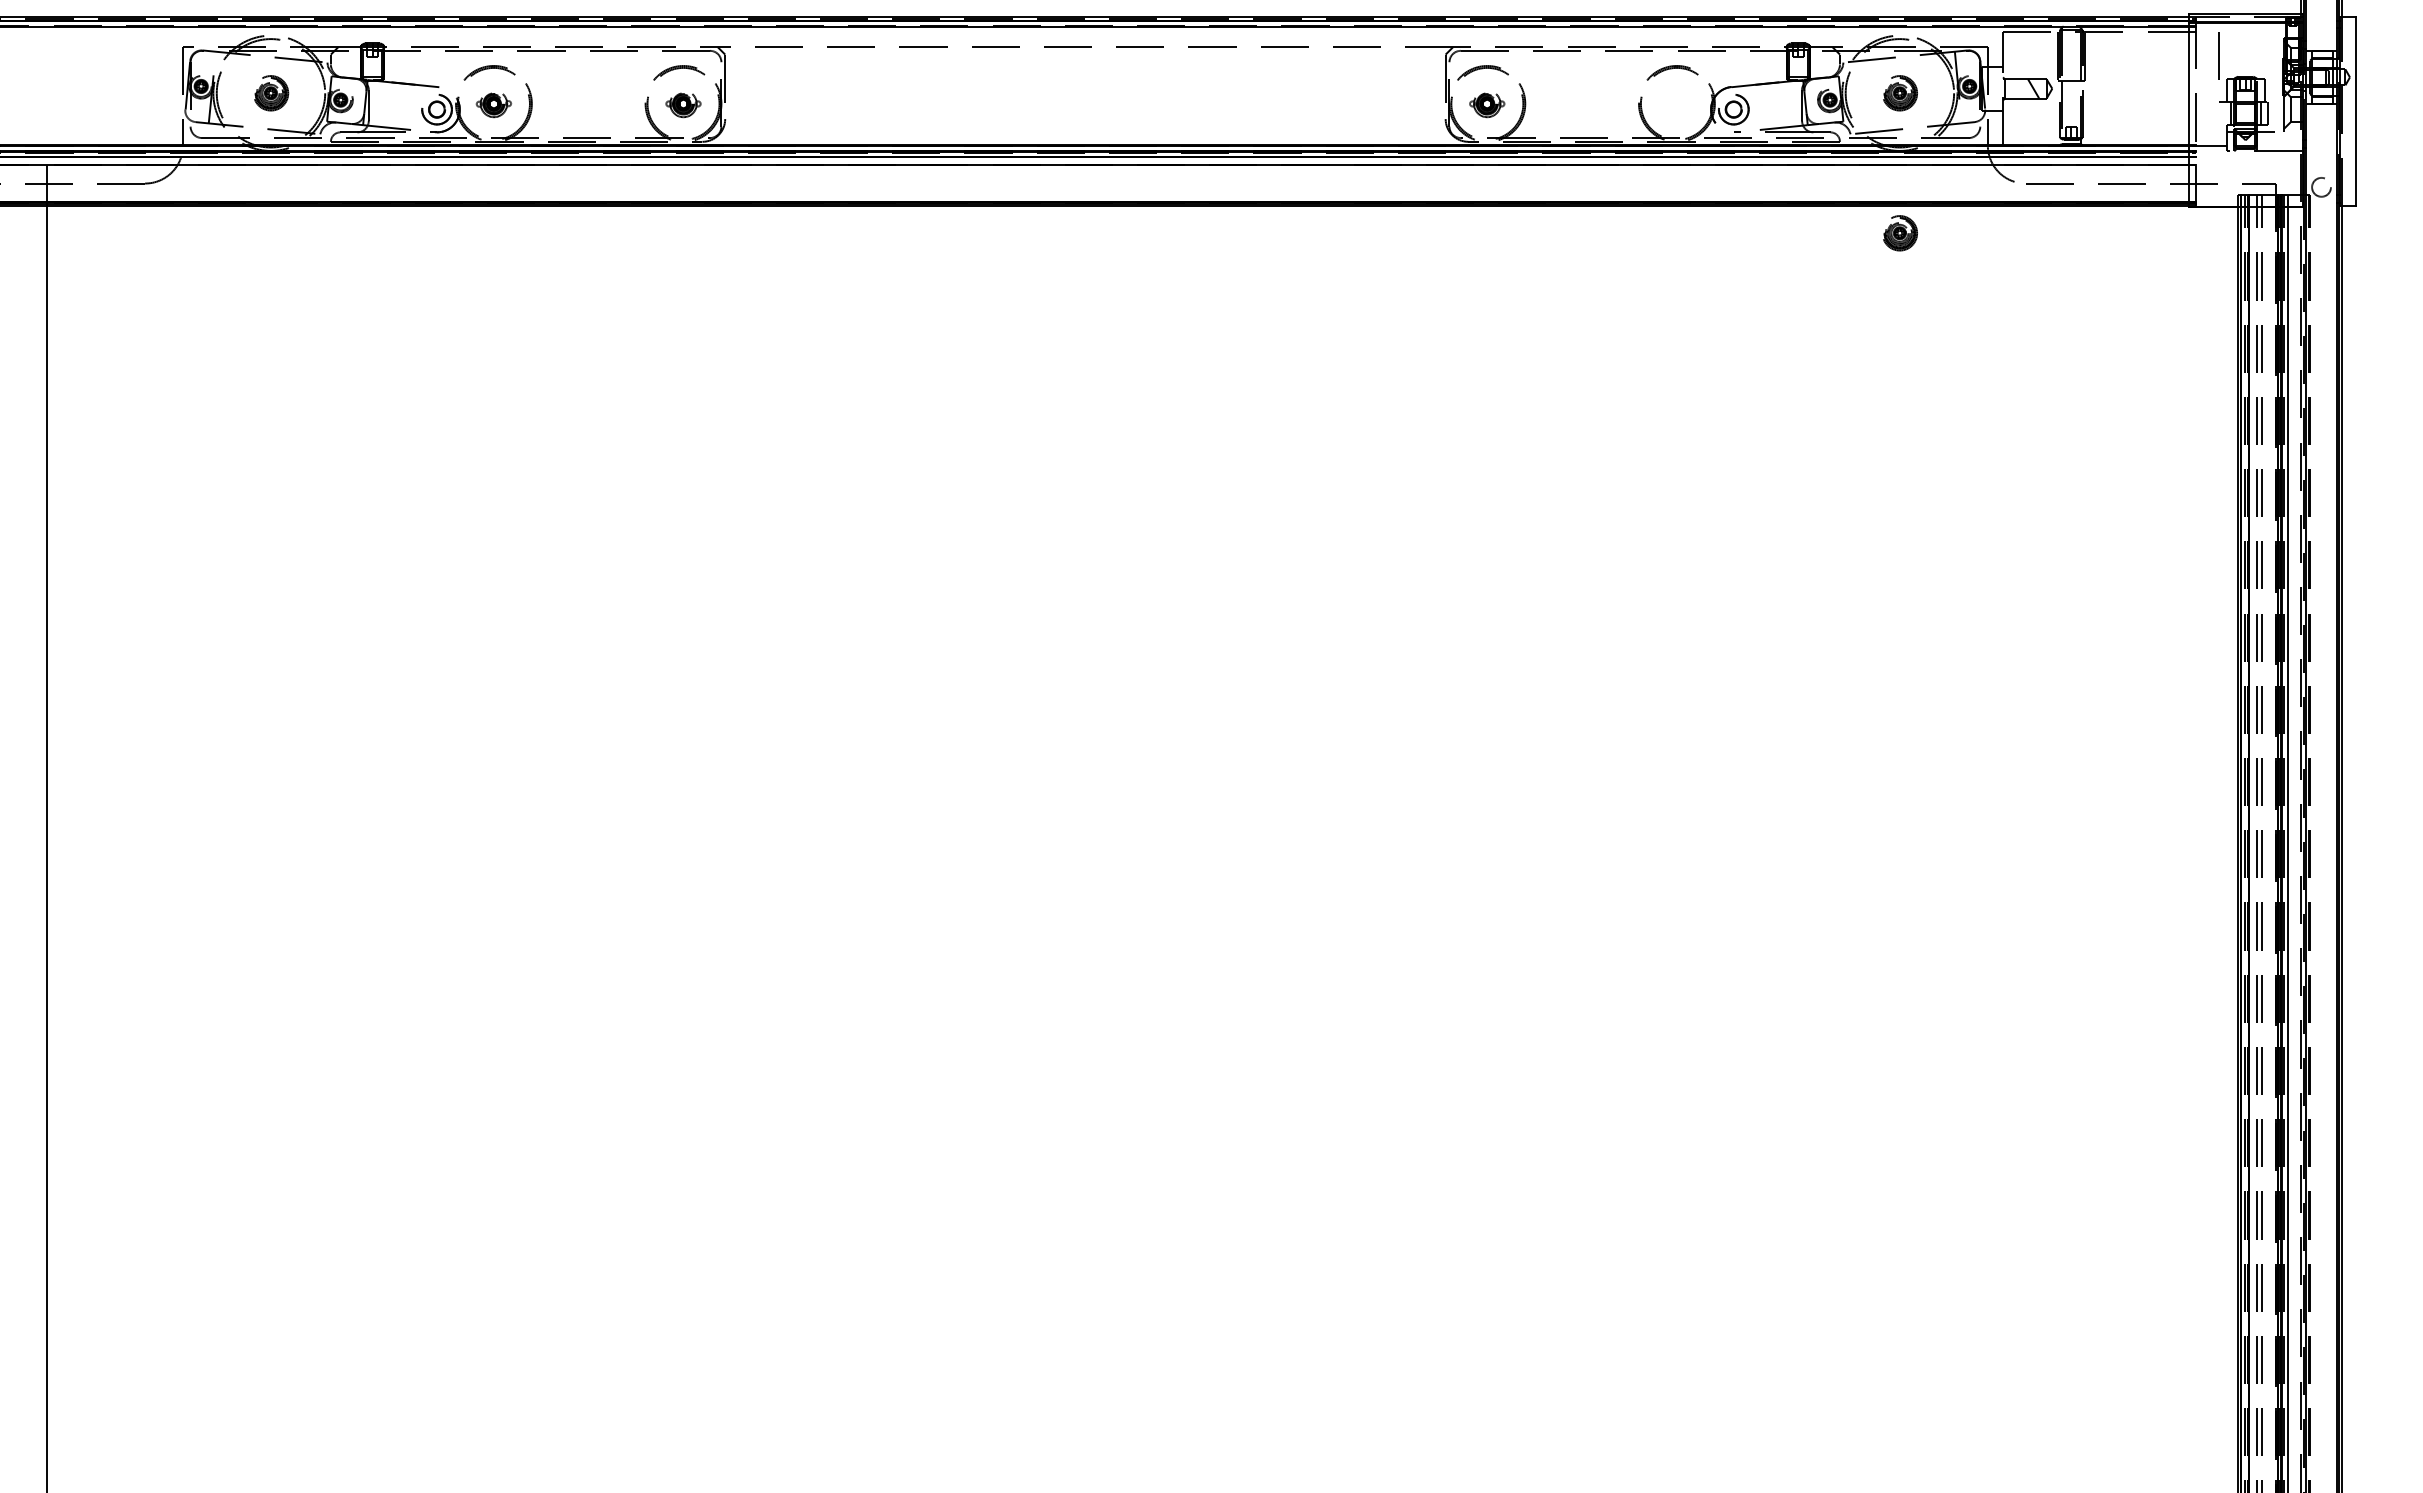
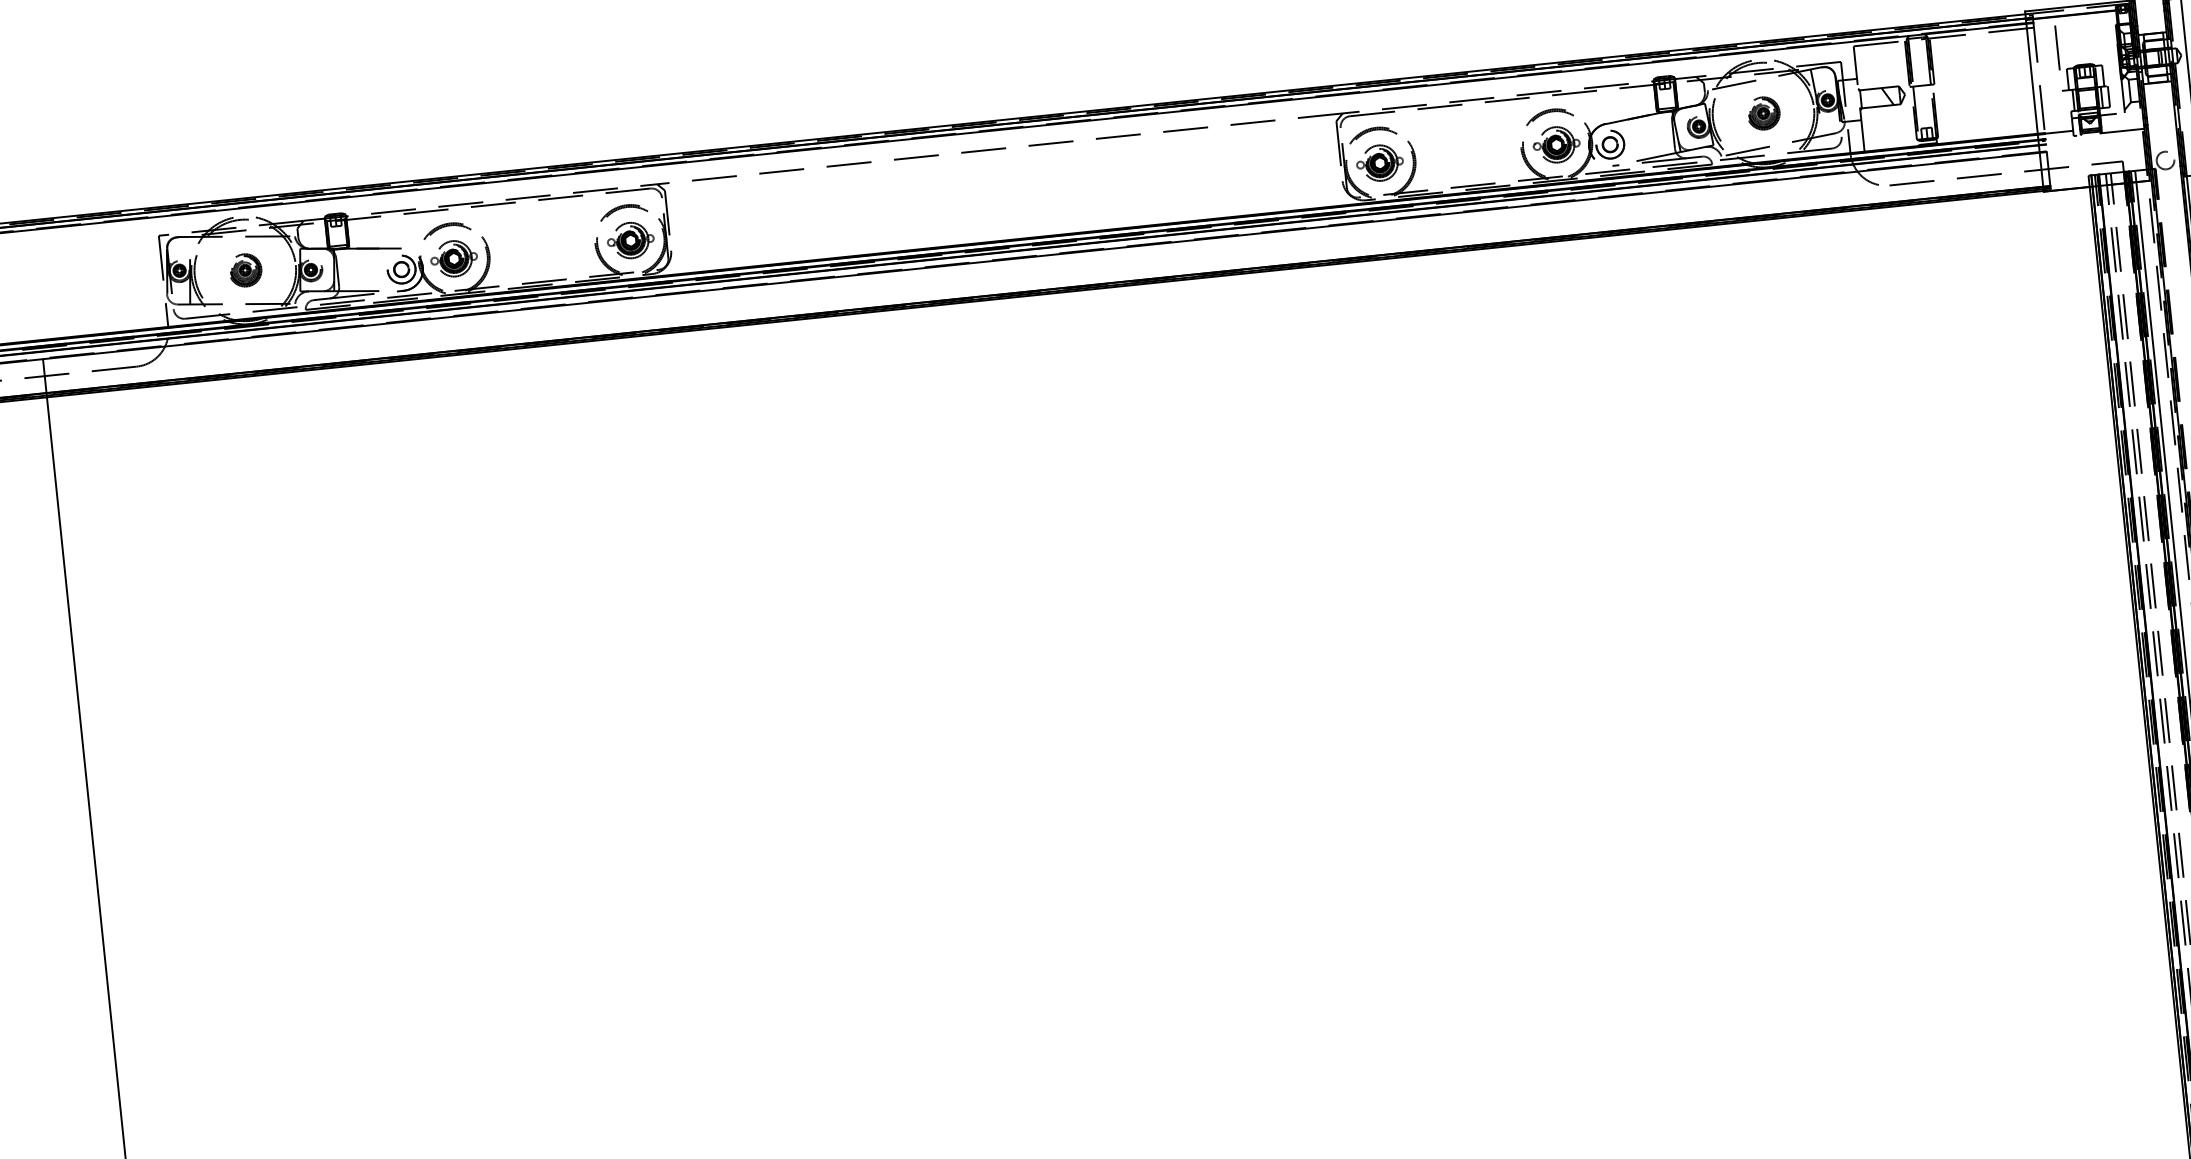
part: (493, 103) -> (453, 258), size x1.43
part: (683, 103) -> (630, 240), size x1.43
part: (1486, 103) -> (1379, 162), size x1.43
part: (1676, 103) -> (1556, 144), added
part: (1900, 233) -> (1777, 244), removed

